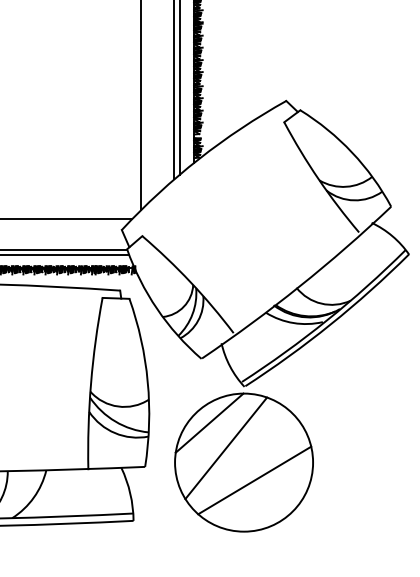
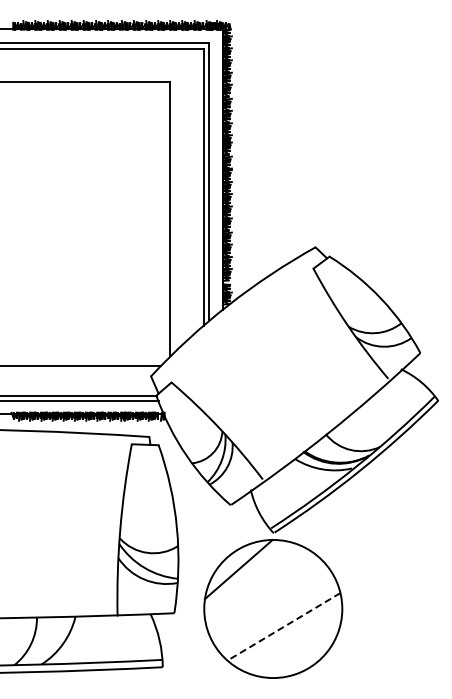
line: (226, 448) -> (255, 594), removed
line: (254, 480) -> (283, 626), solid -> dashed

